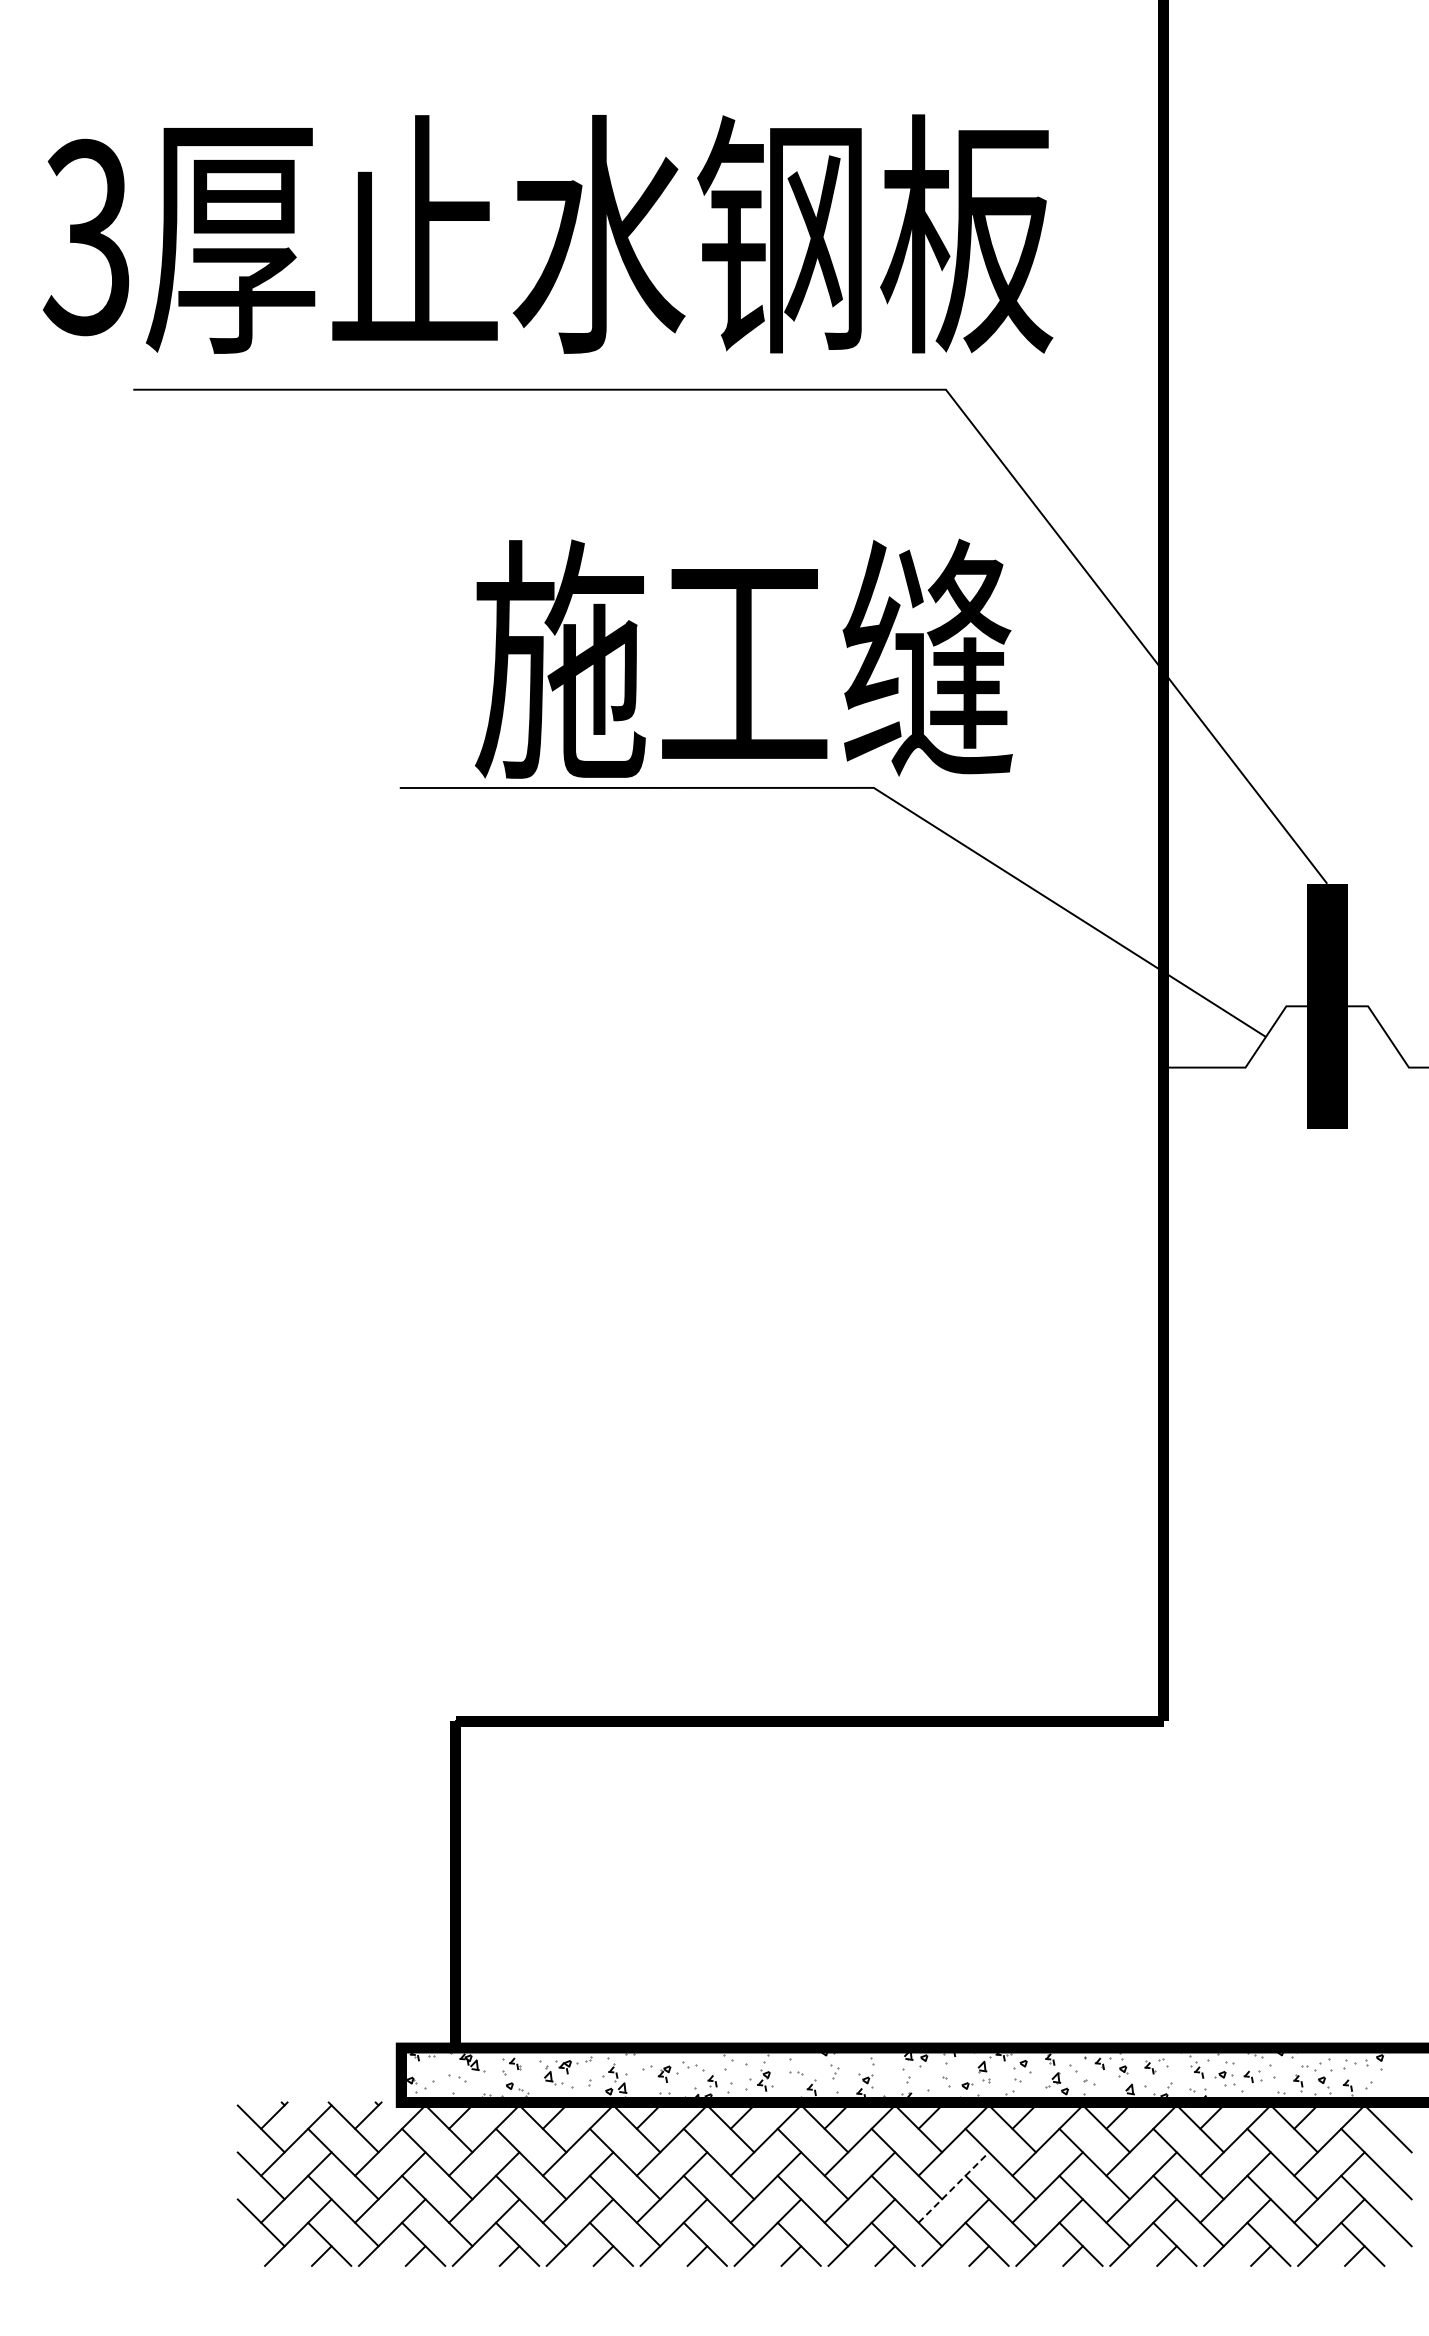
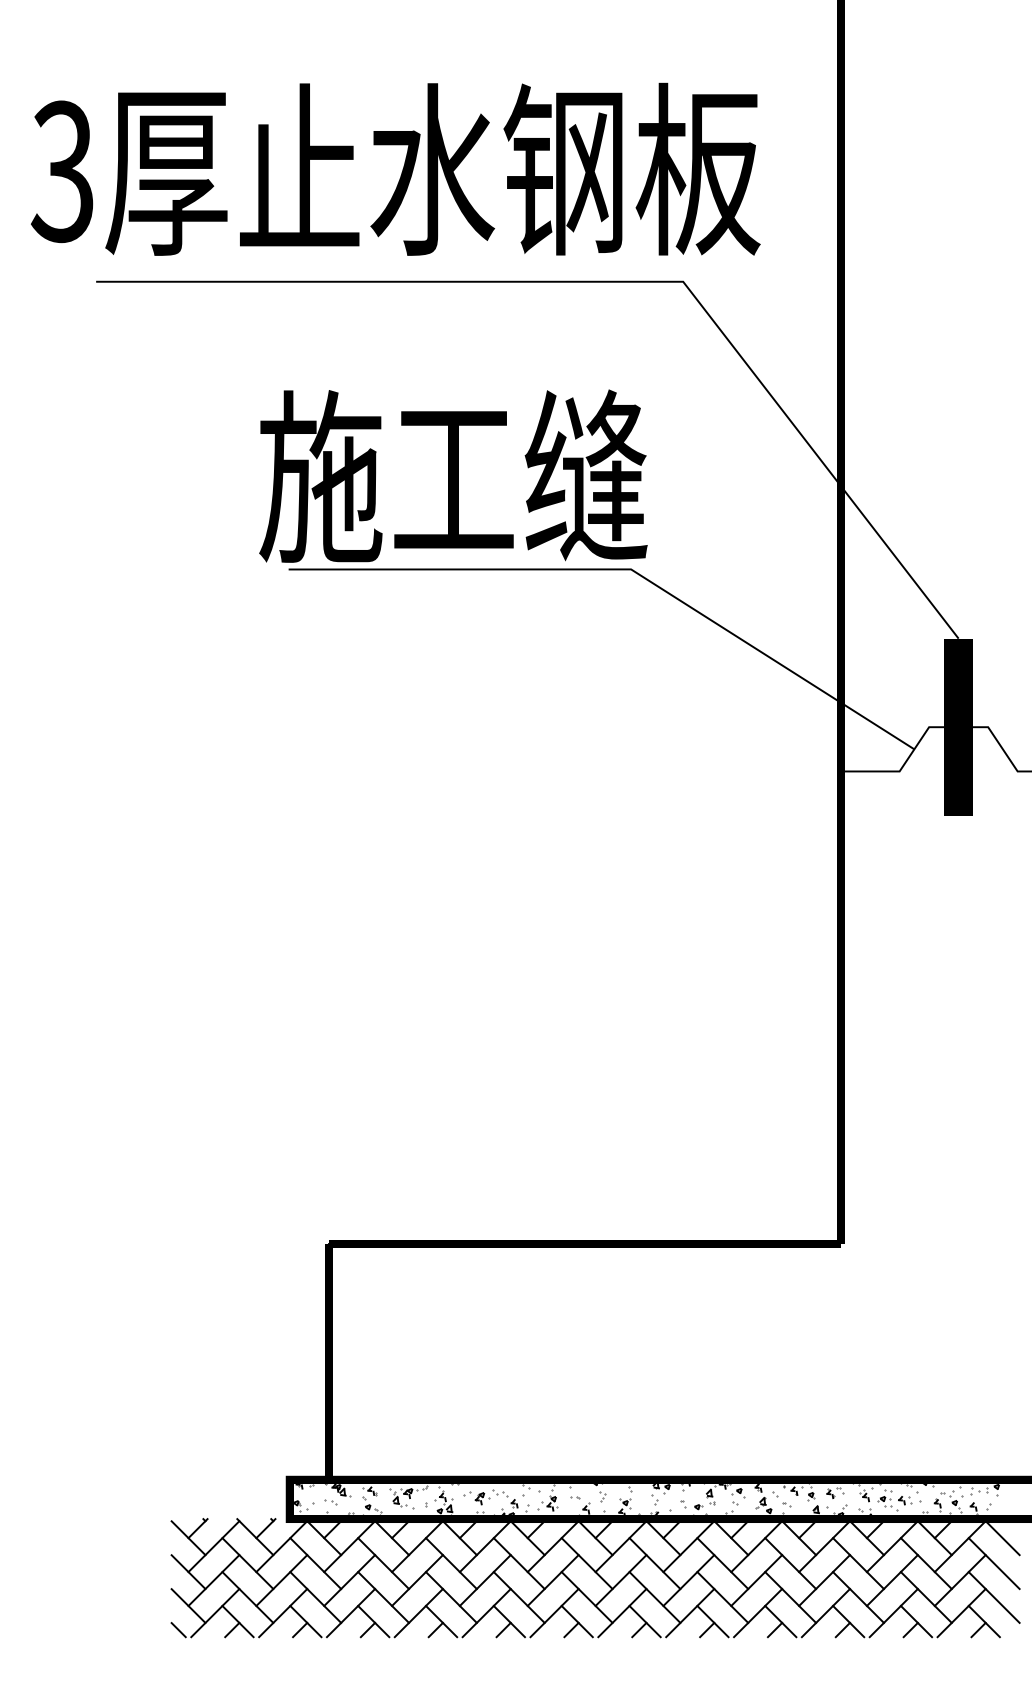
text: (743, 658) -> (453, 475), moved
line: (953, 2187) -> (688, 1580), dashed -> solid
line: (247, 2255) -> (178, 1629), added

